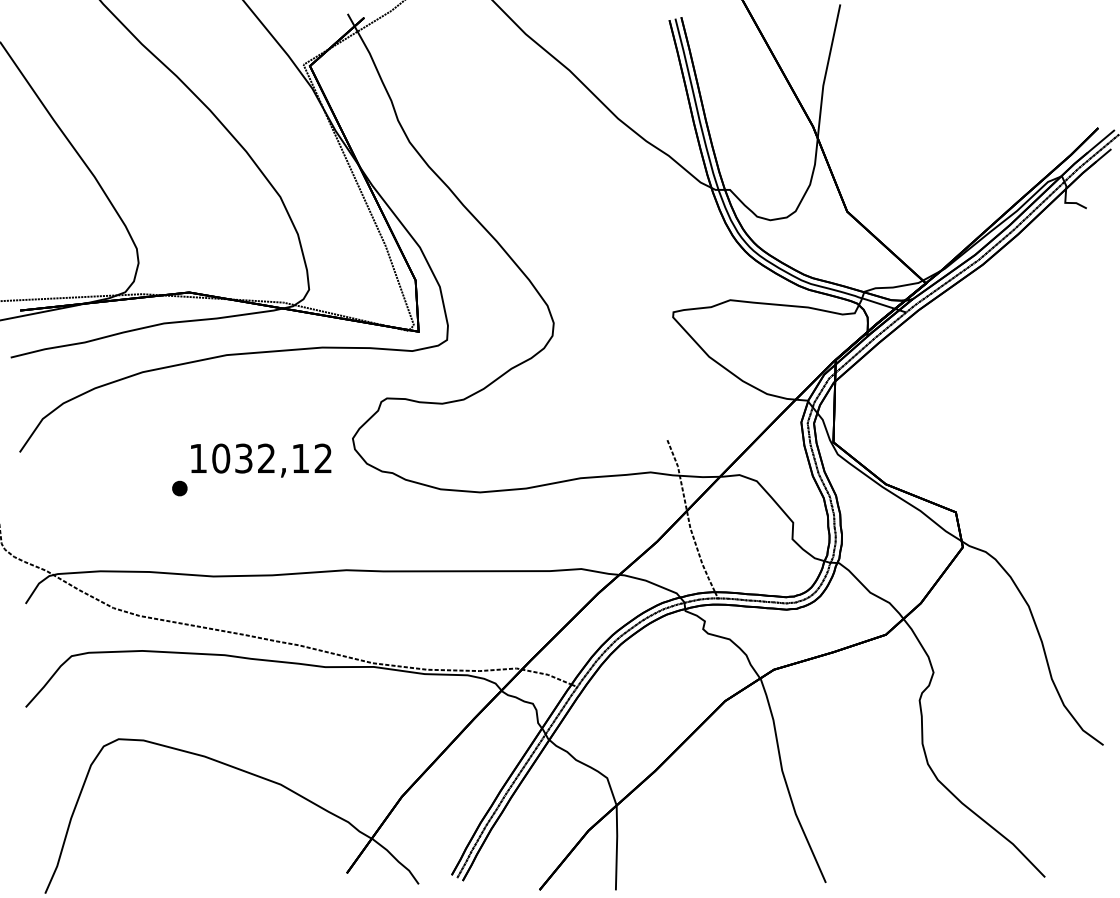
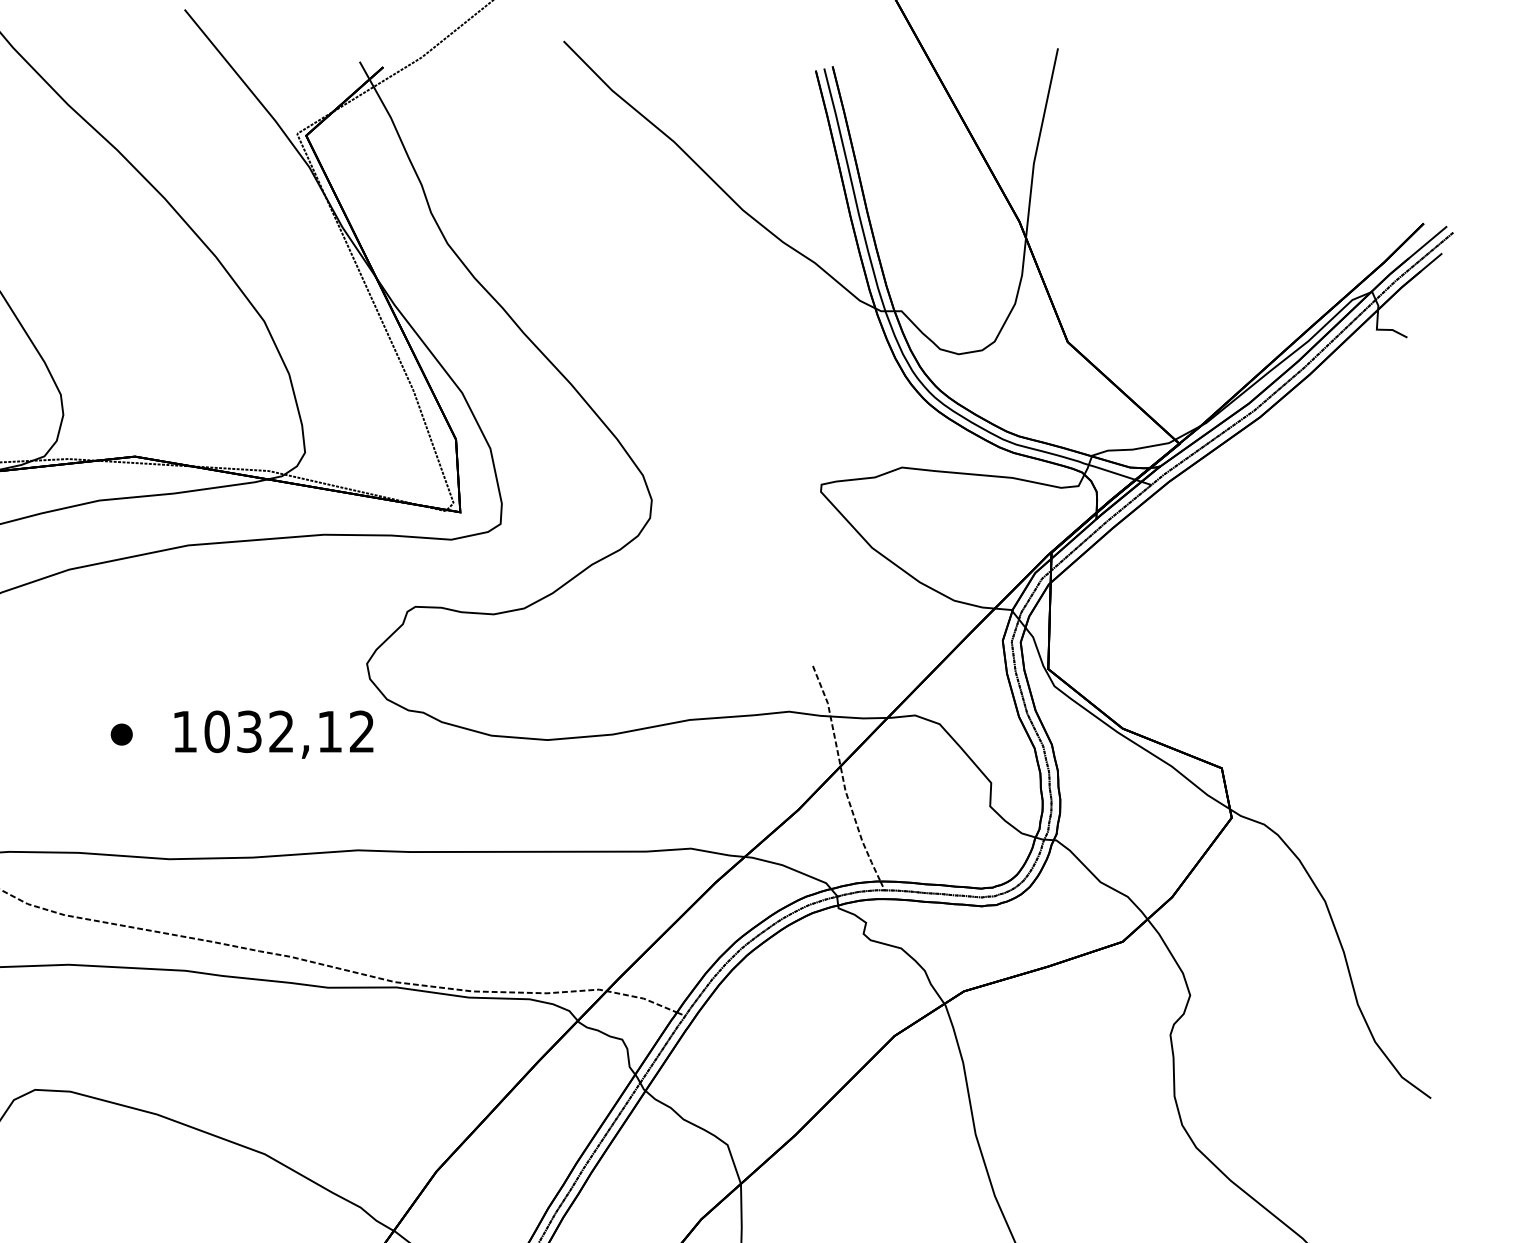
text: (261, 460) -> (274, 734), moved

